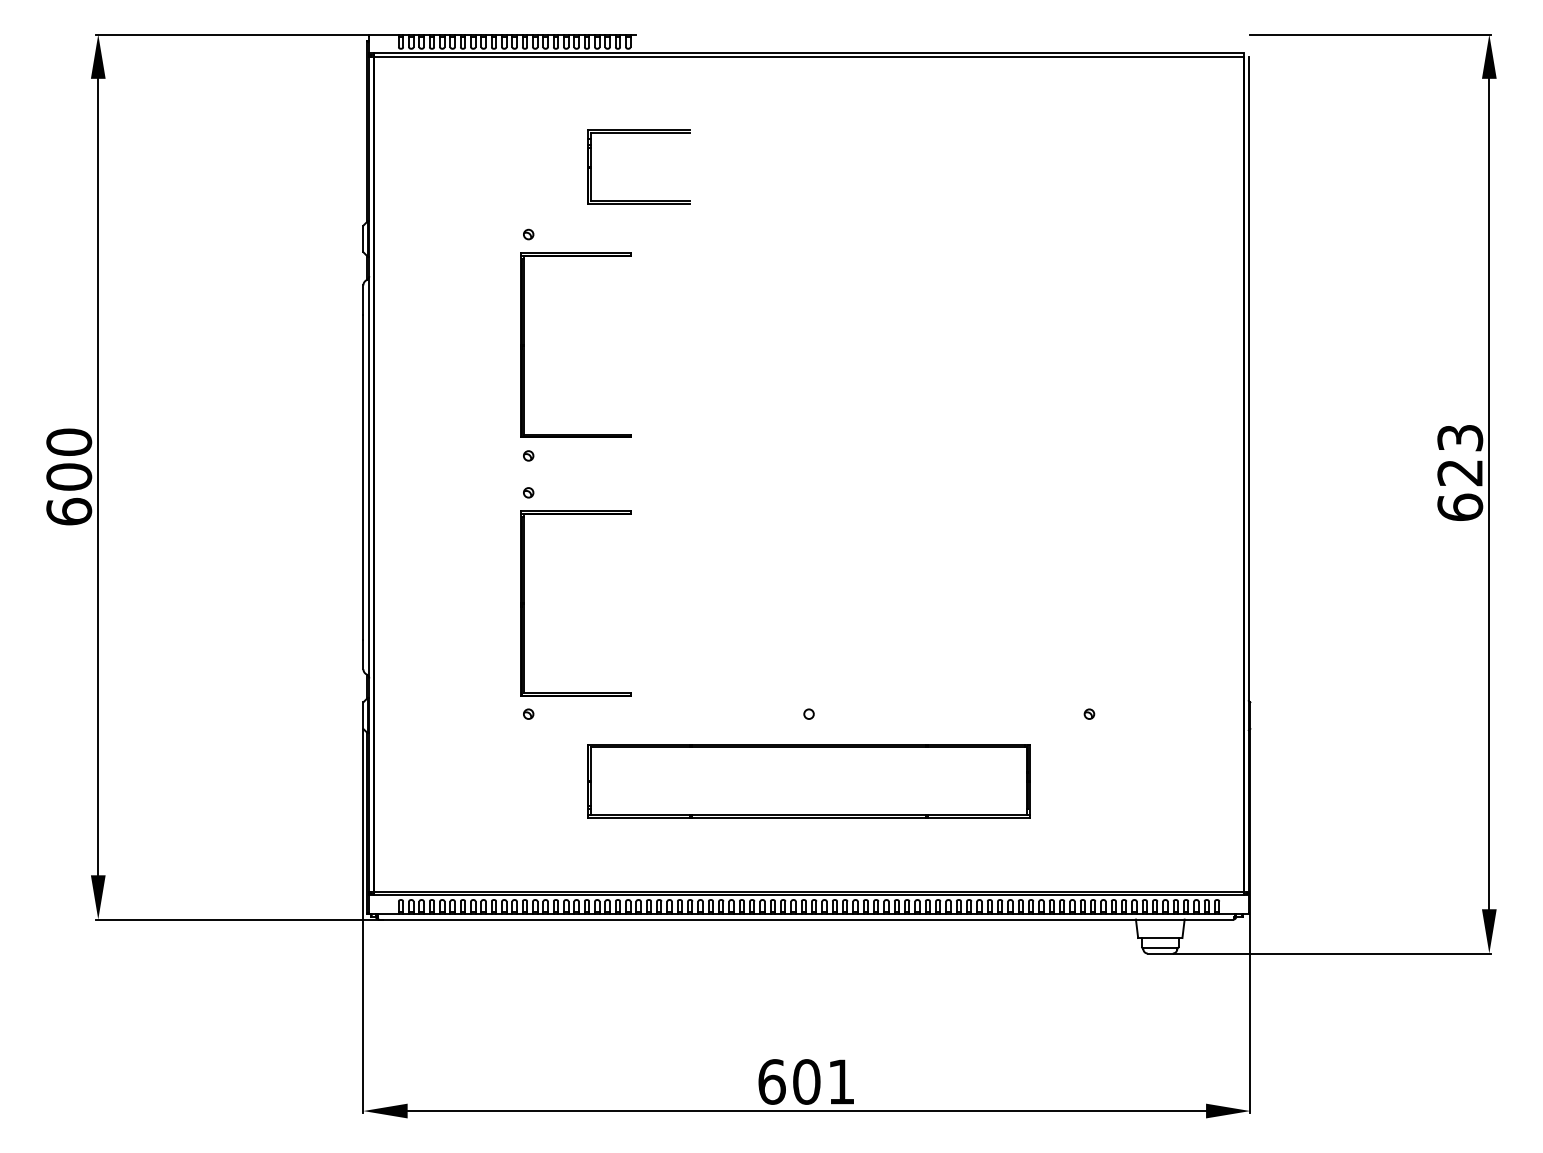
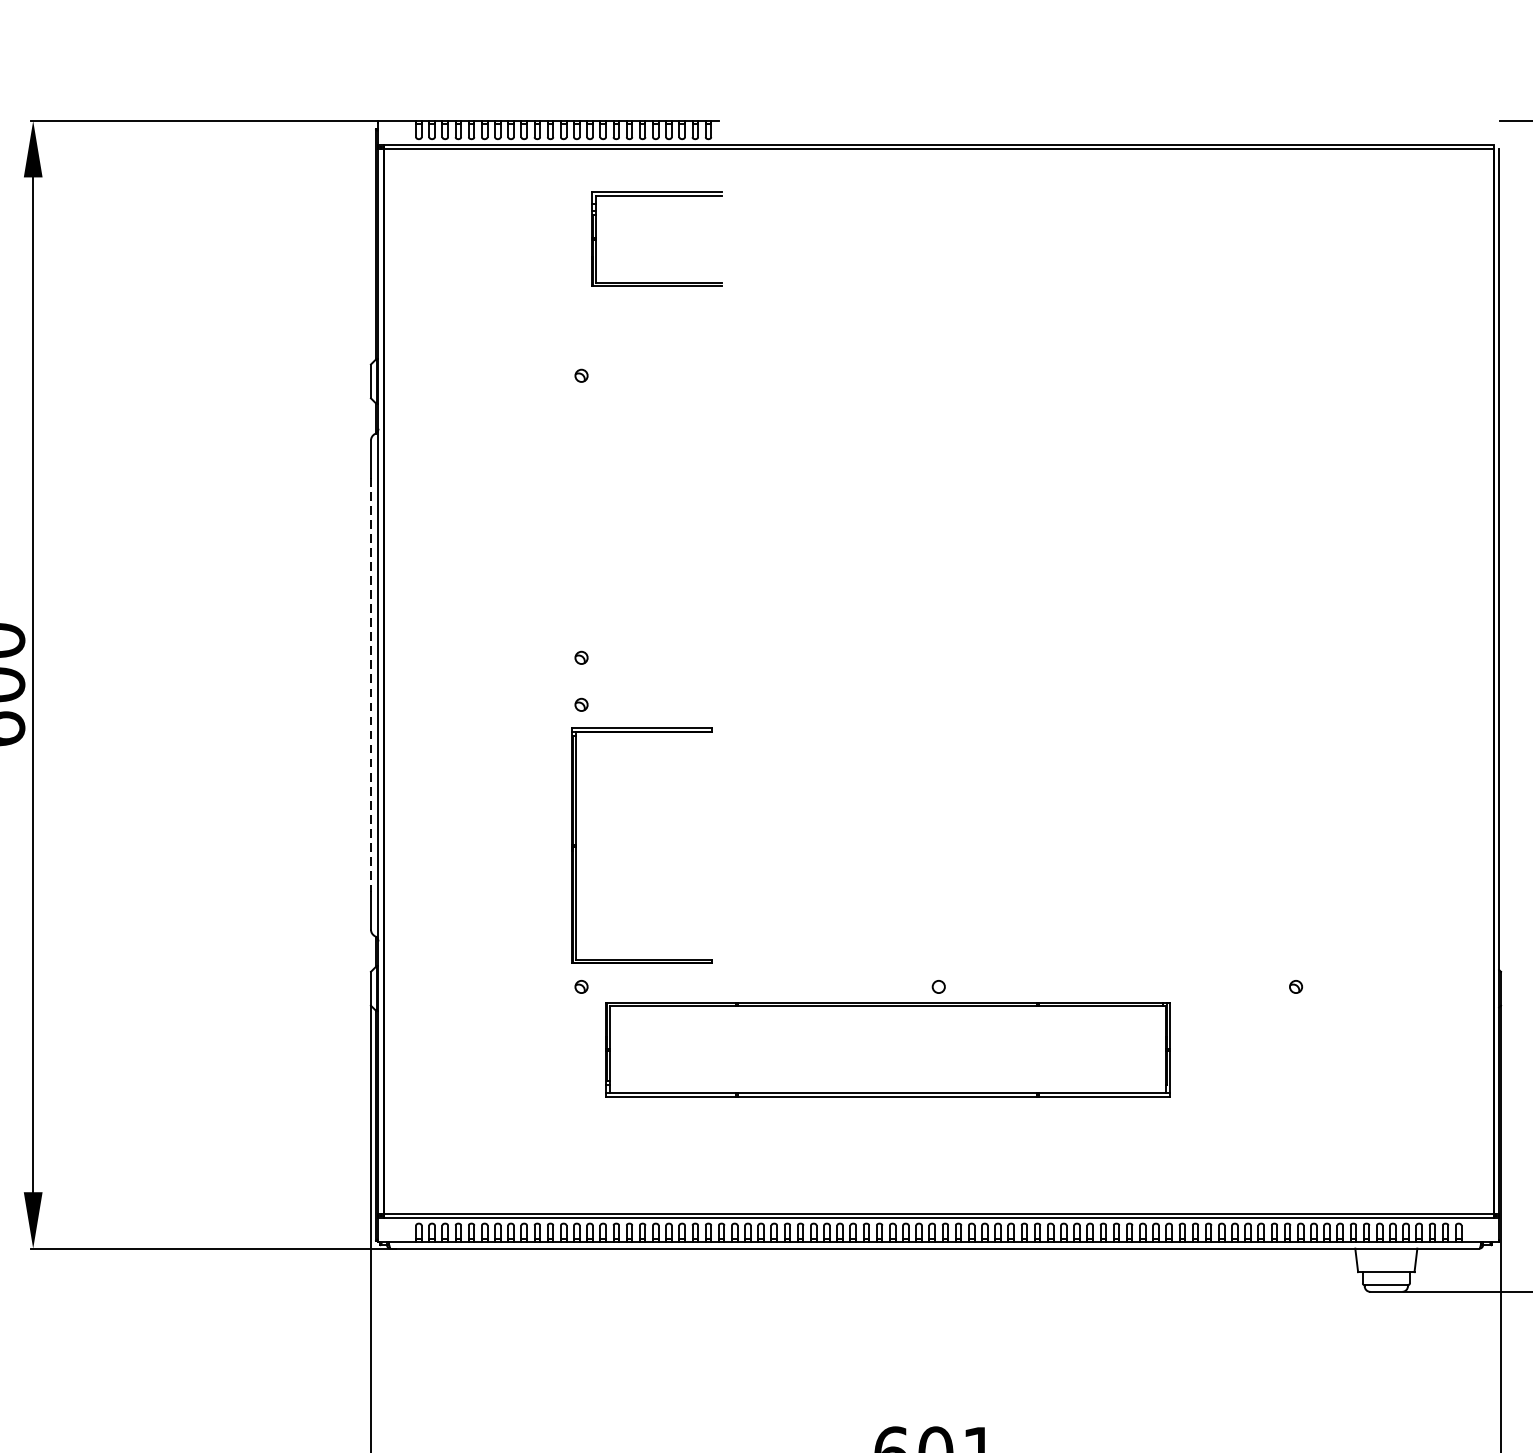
part: (638, 133) -> (656, 196), moved
part: (524, 344) -> (576, 515), removed
line: (363, 477) -> (371, 685), solid -> dashed
part: (808, 781) -> (887, 1049), moved

